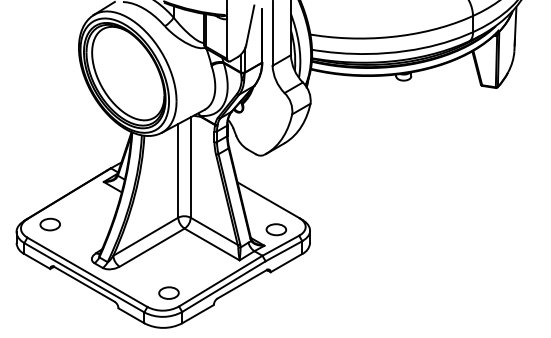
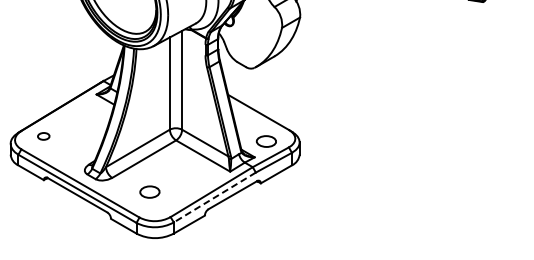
part: (49, 224) -> (43, 136), size x0.6
line: (223, 286) -> (214, 197), solid -> dashed
part: (168, 292) -> (149, 191), moved

